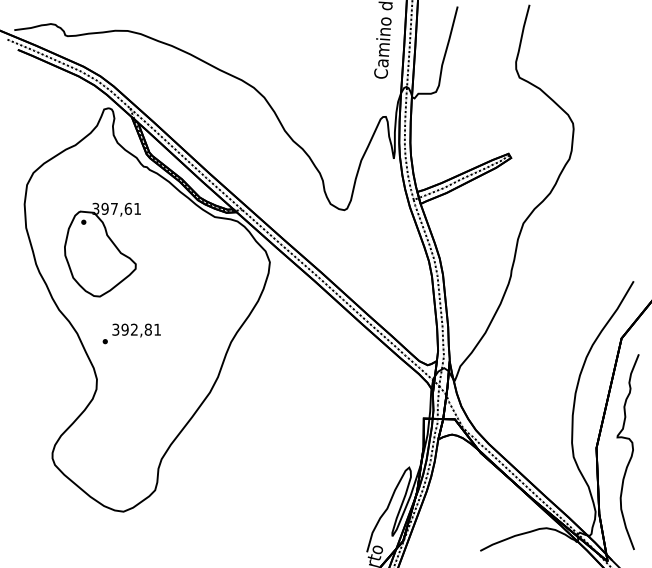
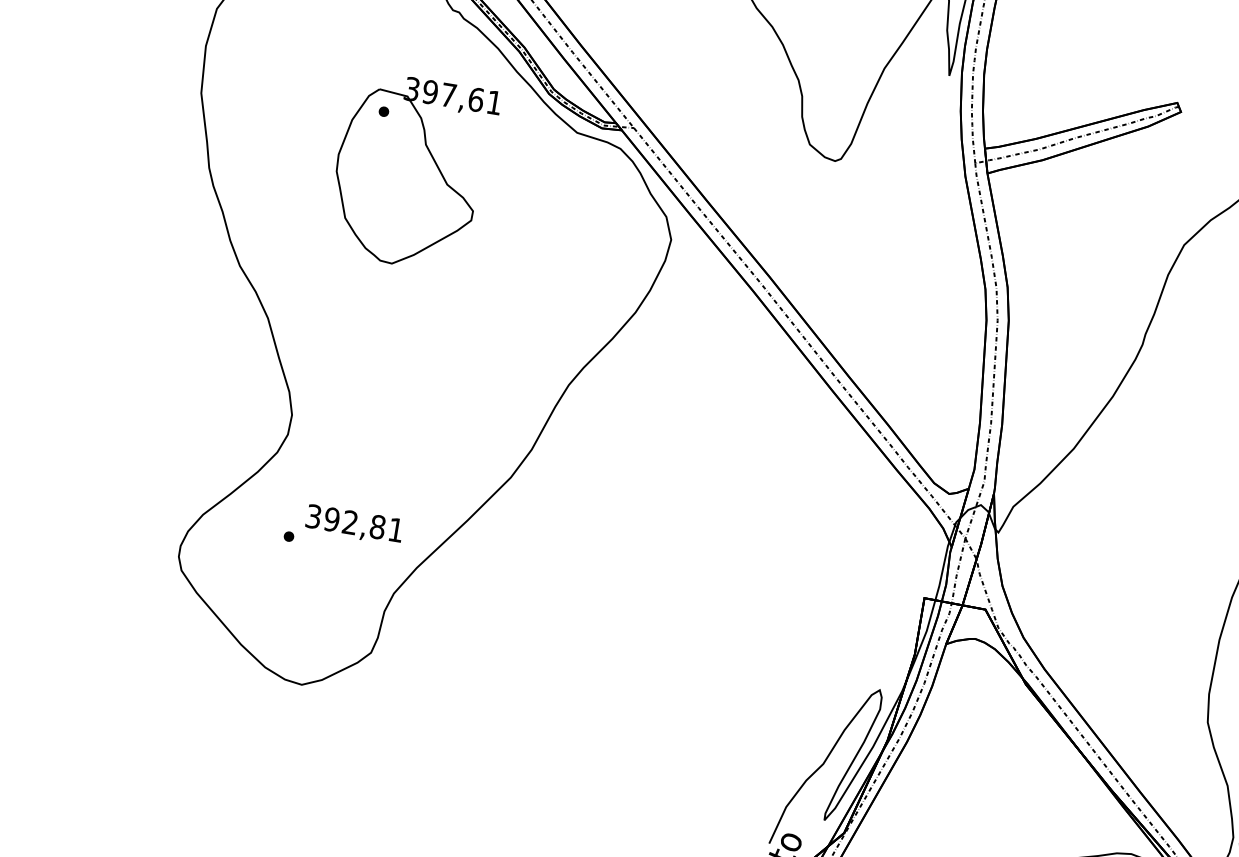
part: (102, 249) -> (412, 171), moved
text: (131, 333) -> (343, 529), moved

